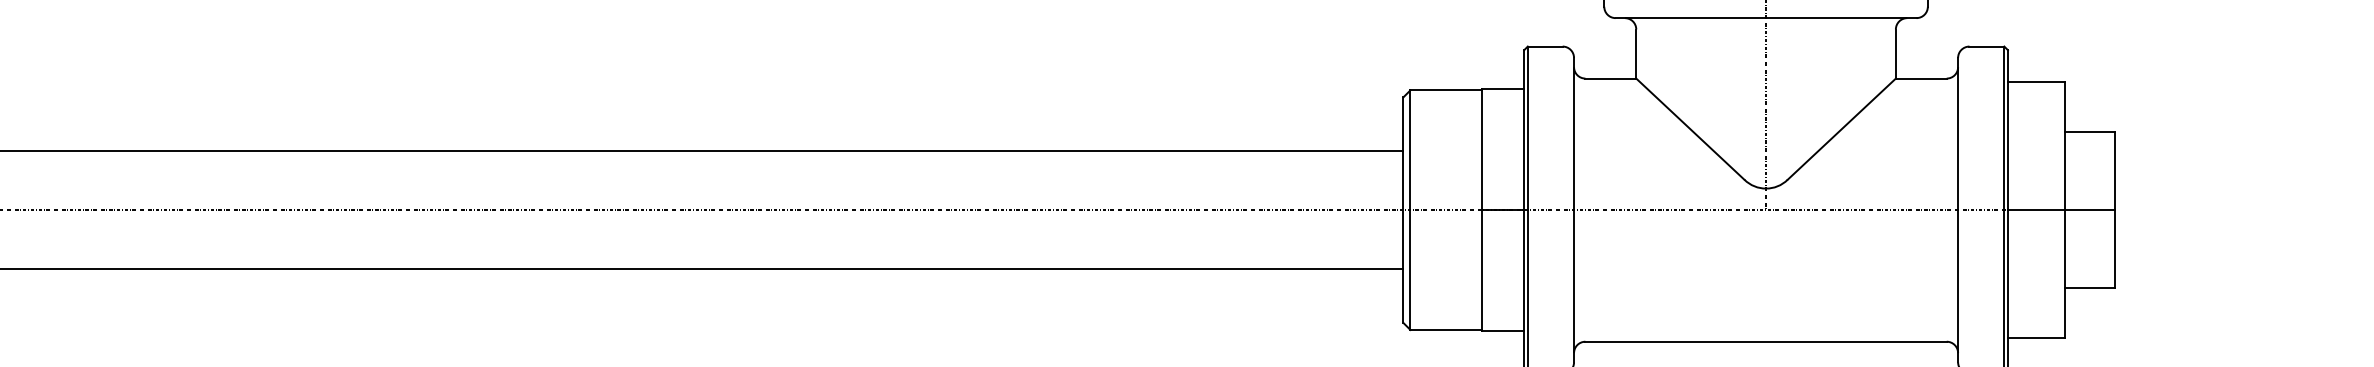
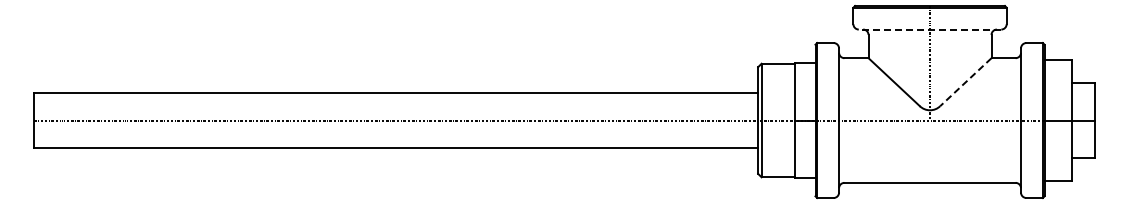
line: (1764, 17) -> (929, 29), solid -> dashed
line: (1840, 129) -> (965, 82), solid -> dashed

